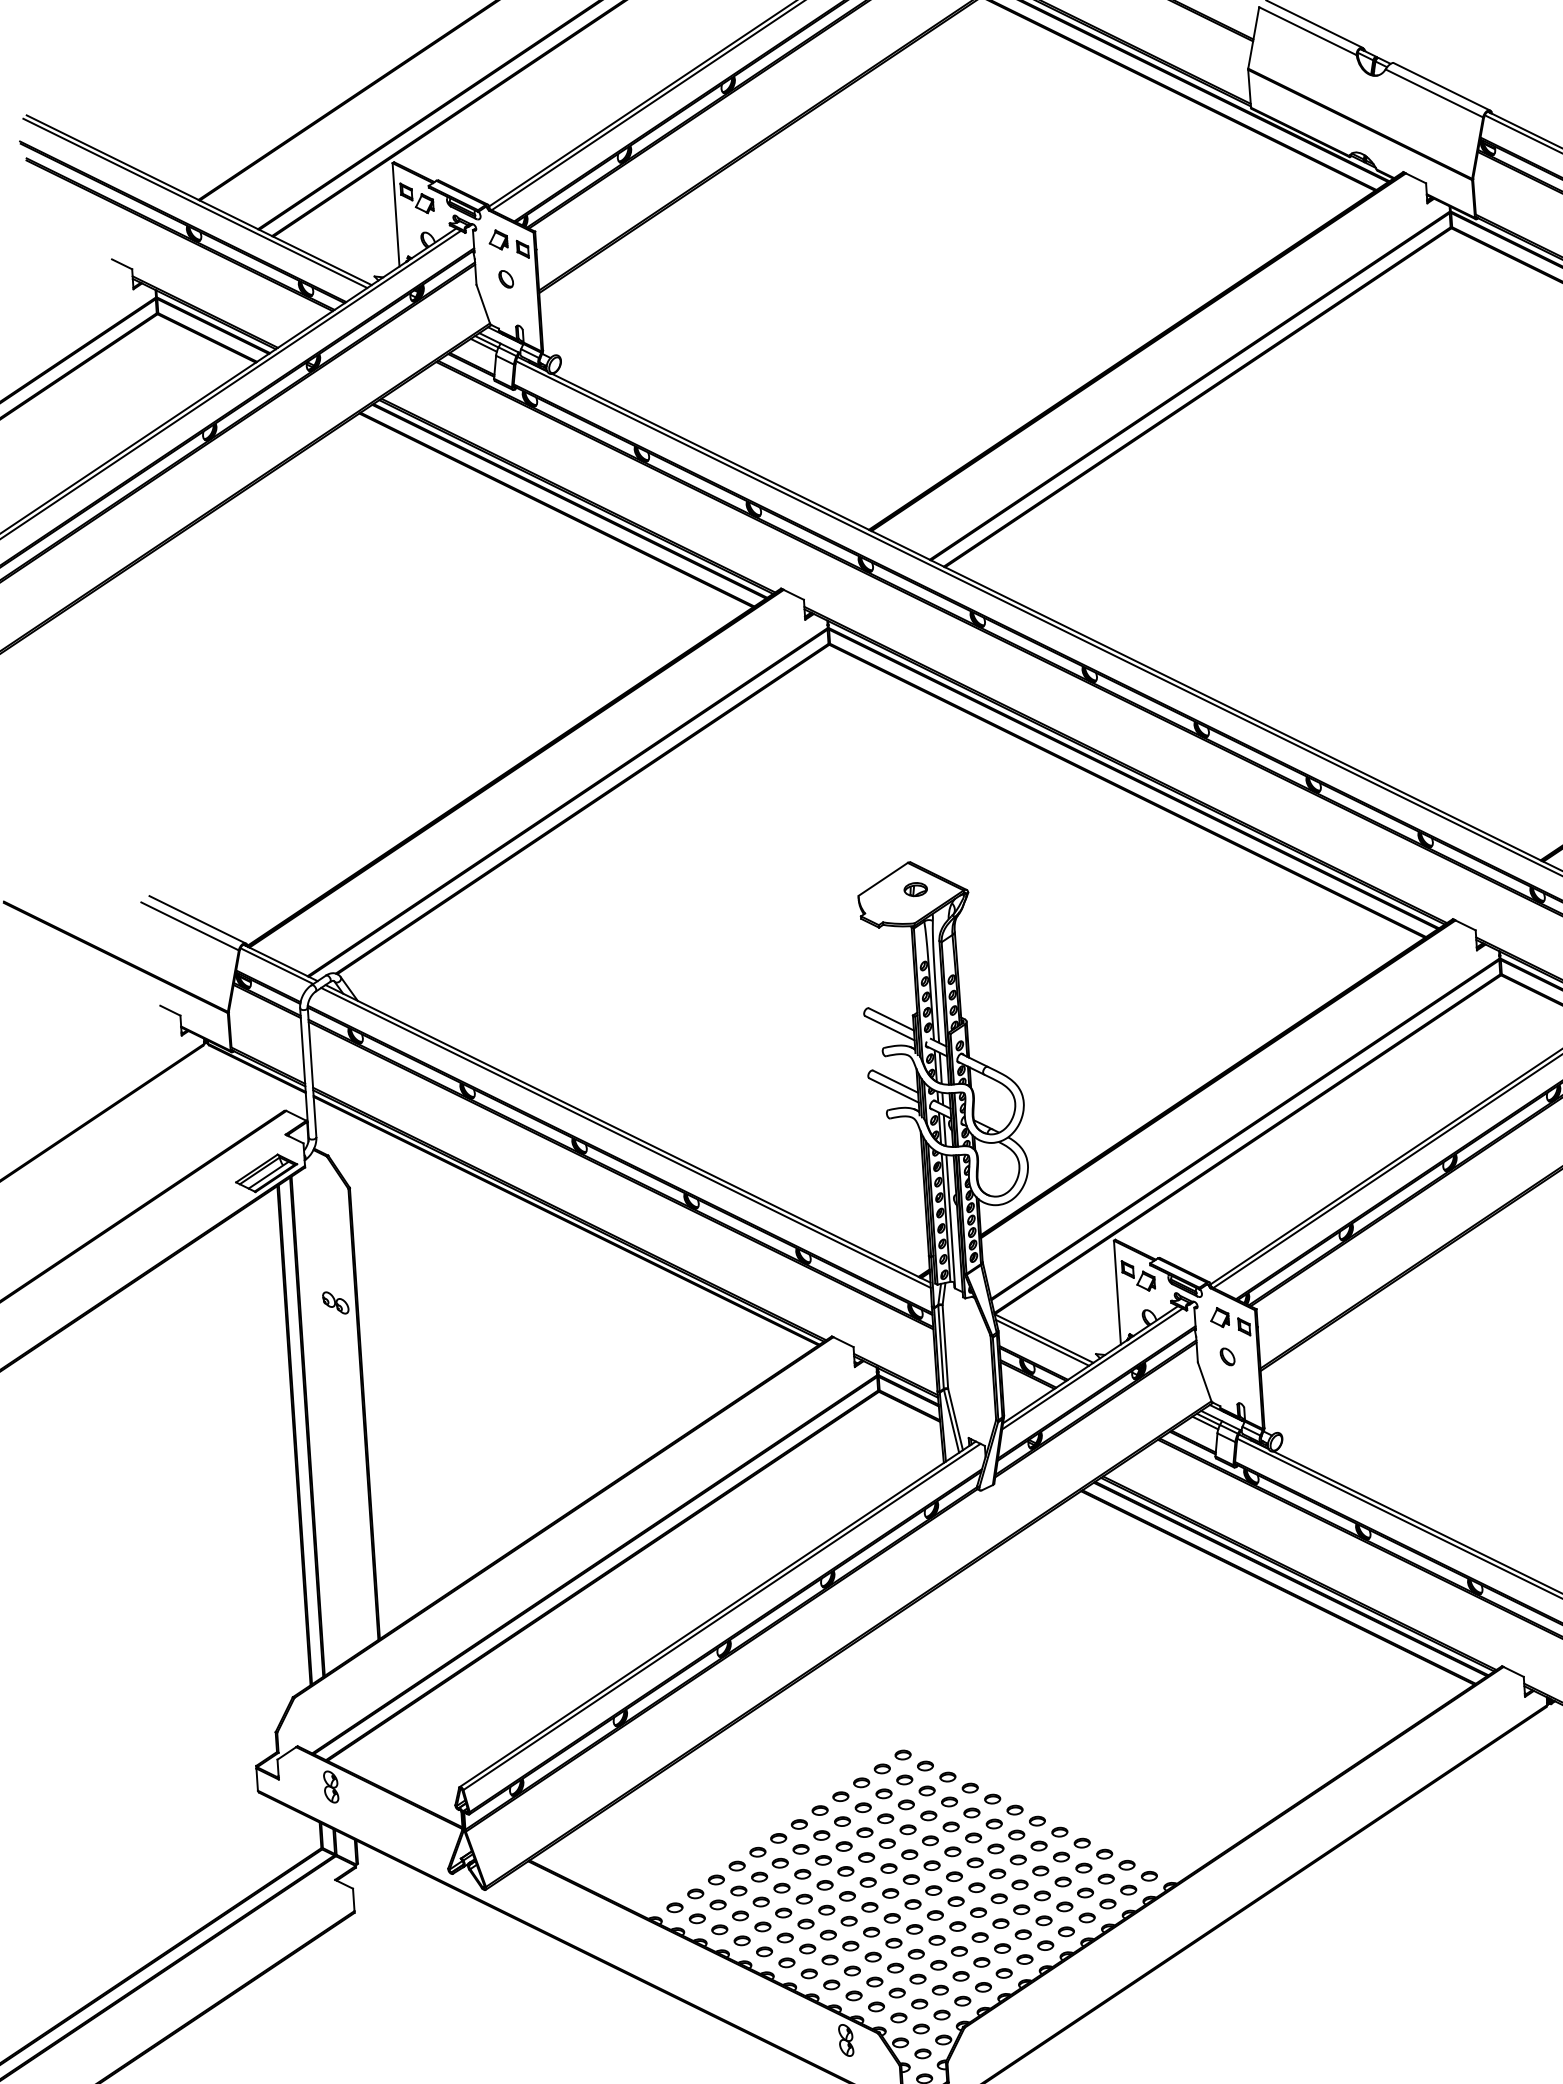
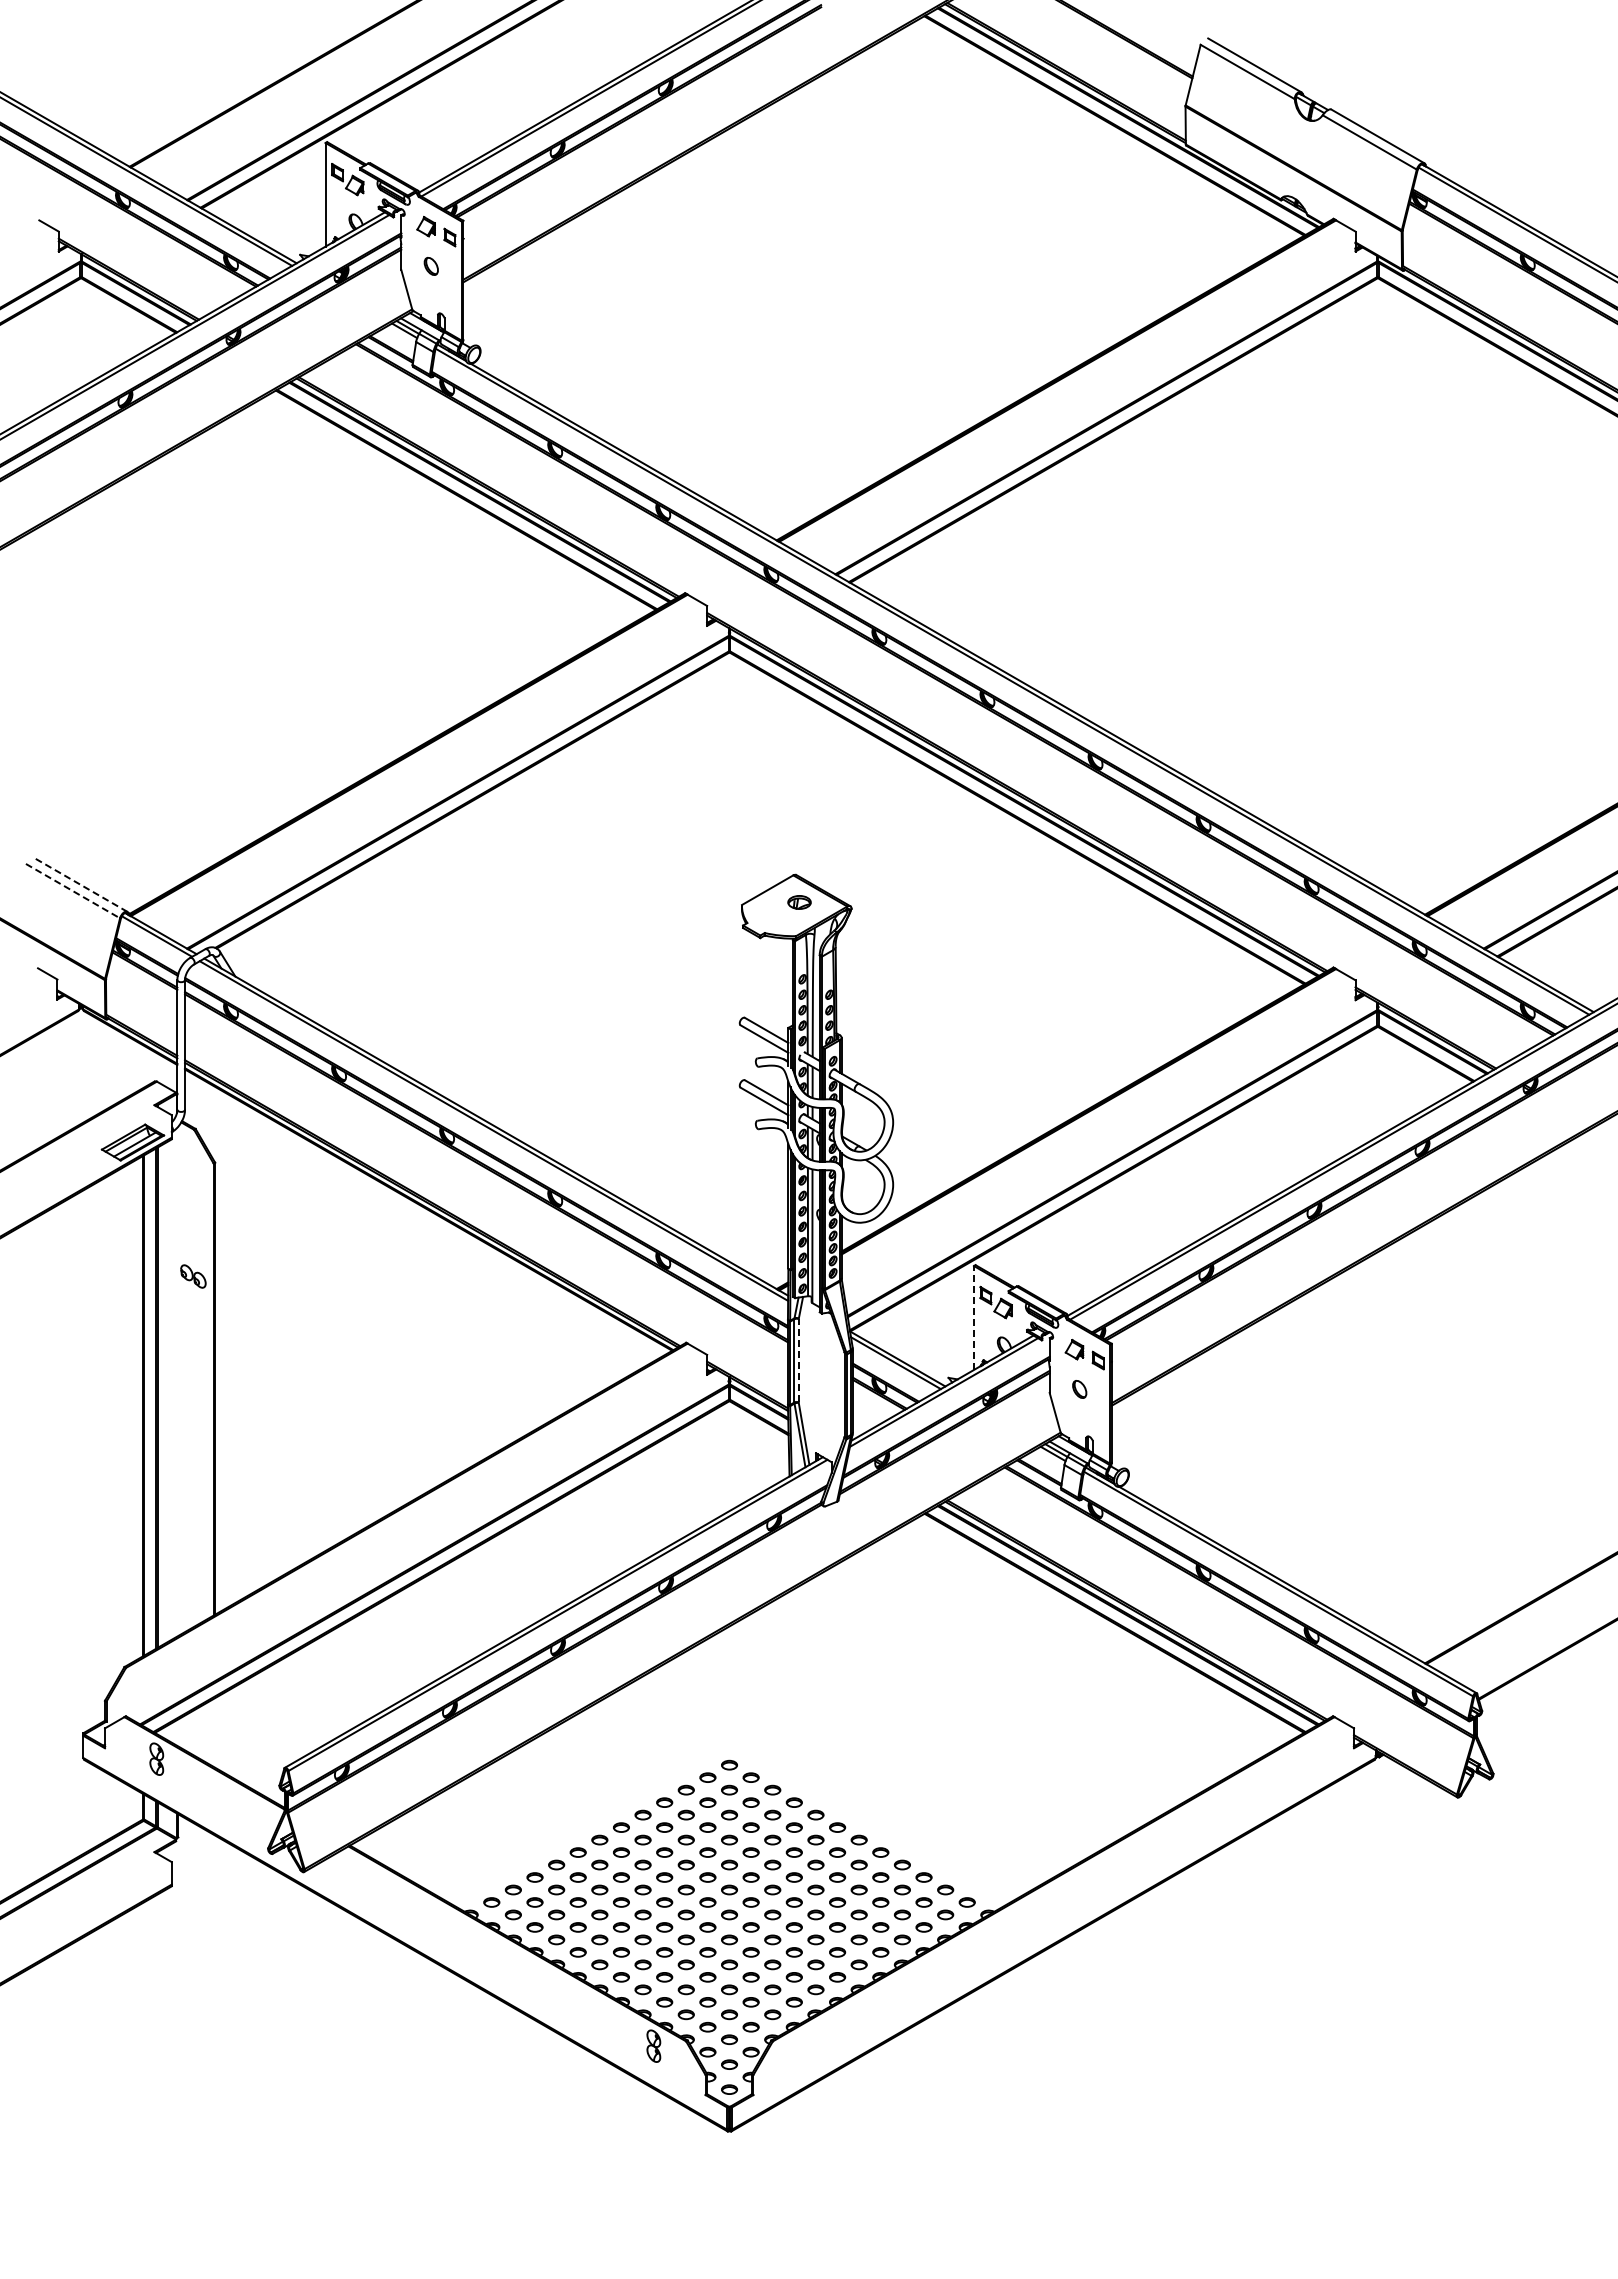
line: (198, 920) -> (81, 885), solid -> dashed
line: (190, 926) -> (73, 891), solid -> dashed
line: (1117, 1293) -> (974, 1318), solid -> dashed
line: (945, 1346) -> (798, 1360), solid -> dashed

